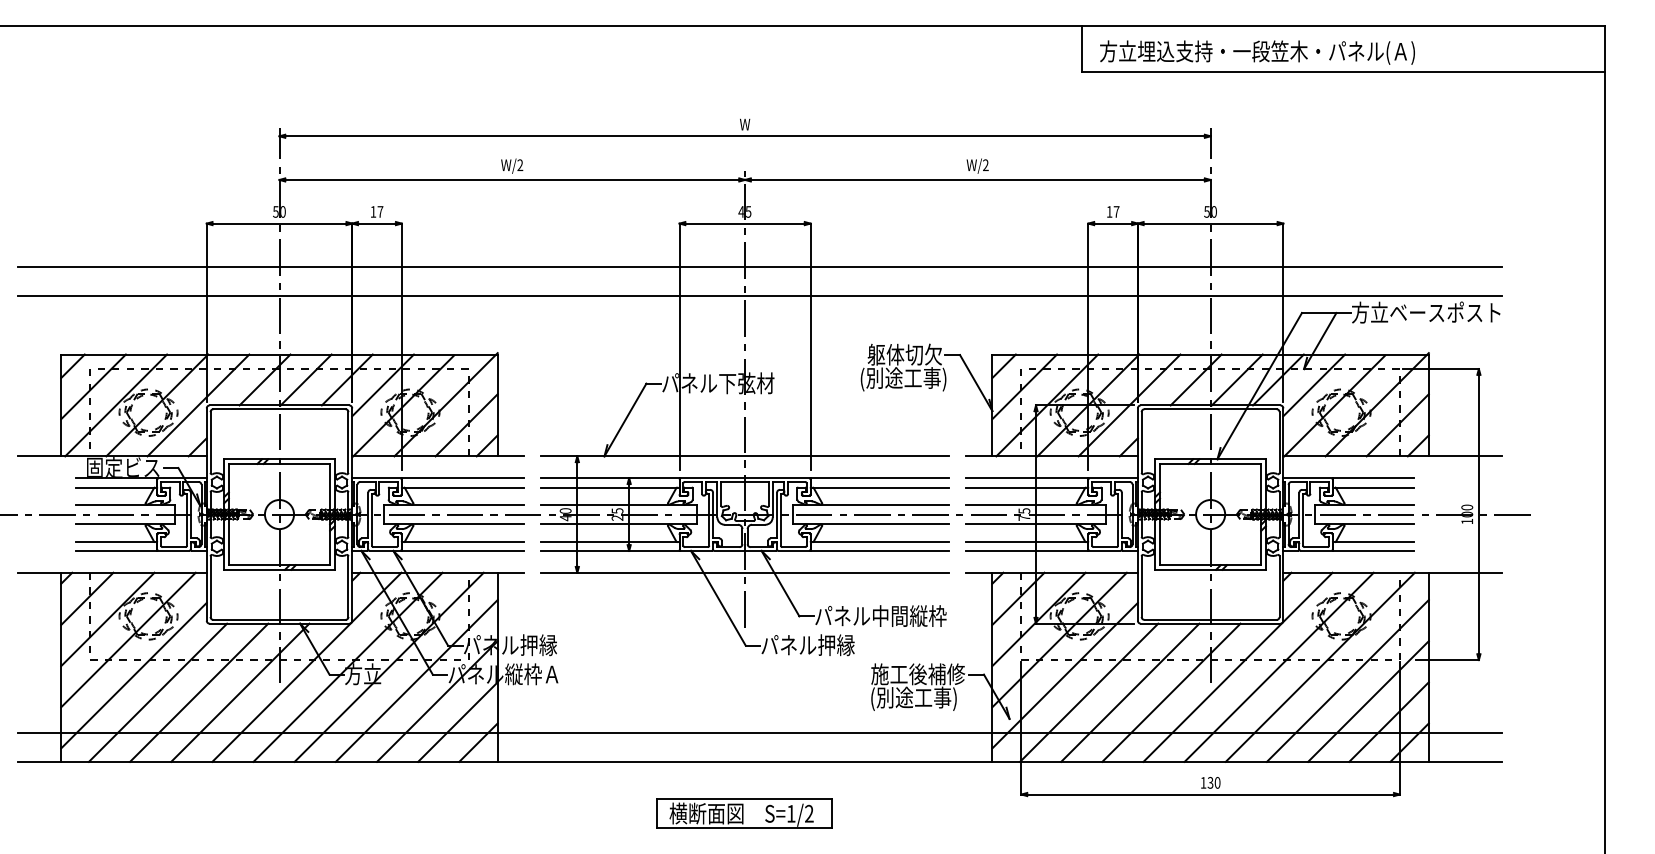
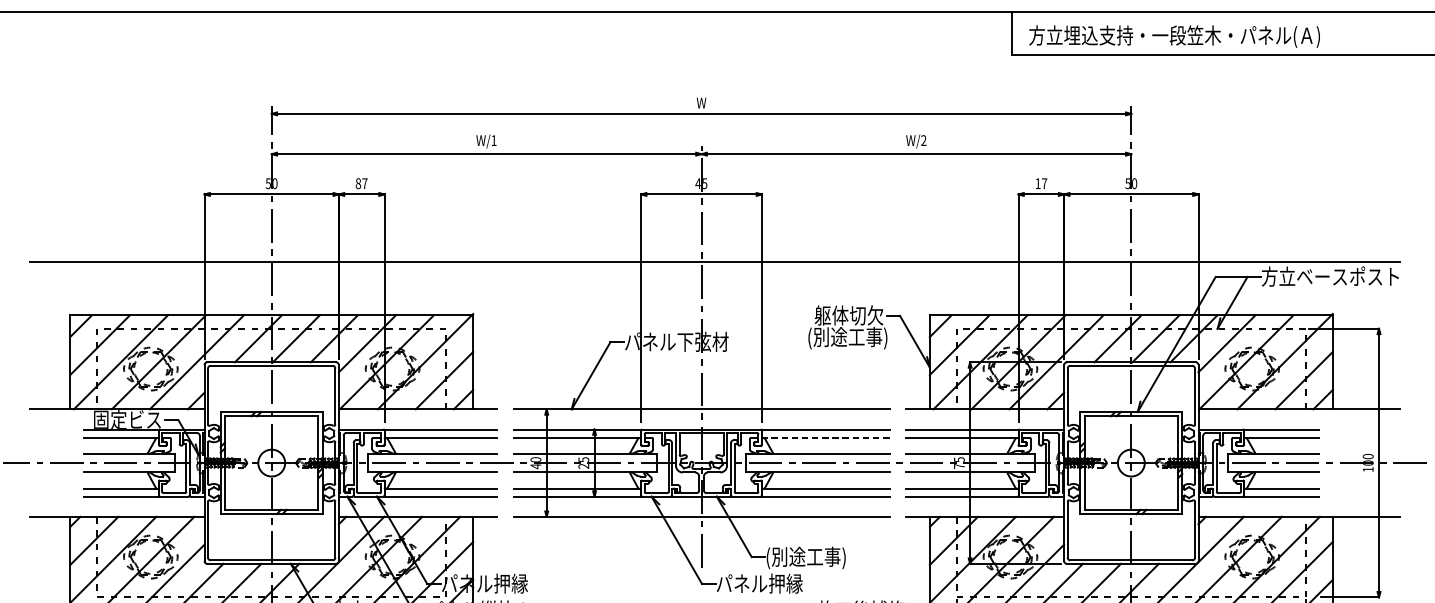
text: (520, 164) -> (494, 139), W/2 -> W/1
text: (373, 211) -> (358, 183), 17 -> 87
line: (759, 267) -> (714, 234), removed
line: (879, 487) -> (825, 438), solid -> dashed
text: (880, 617) -> (826, 558), パネル中間縦枠 -> (別途工事)

